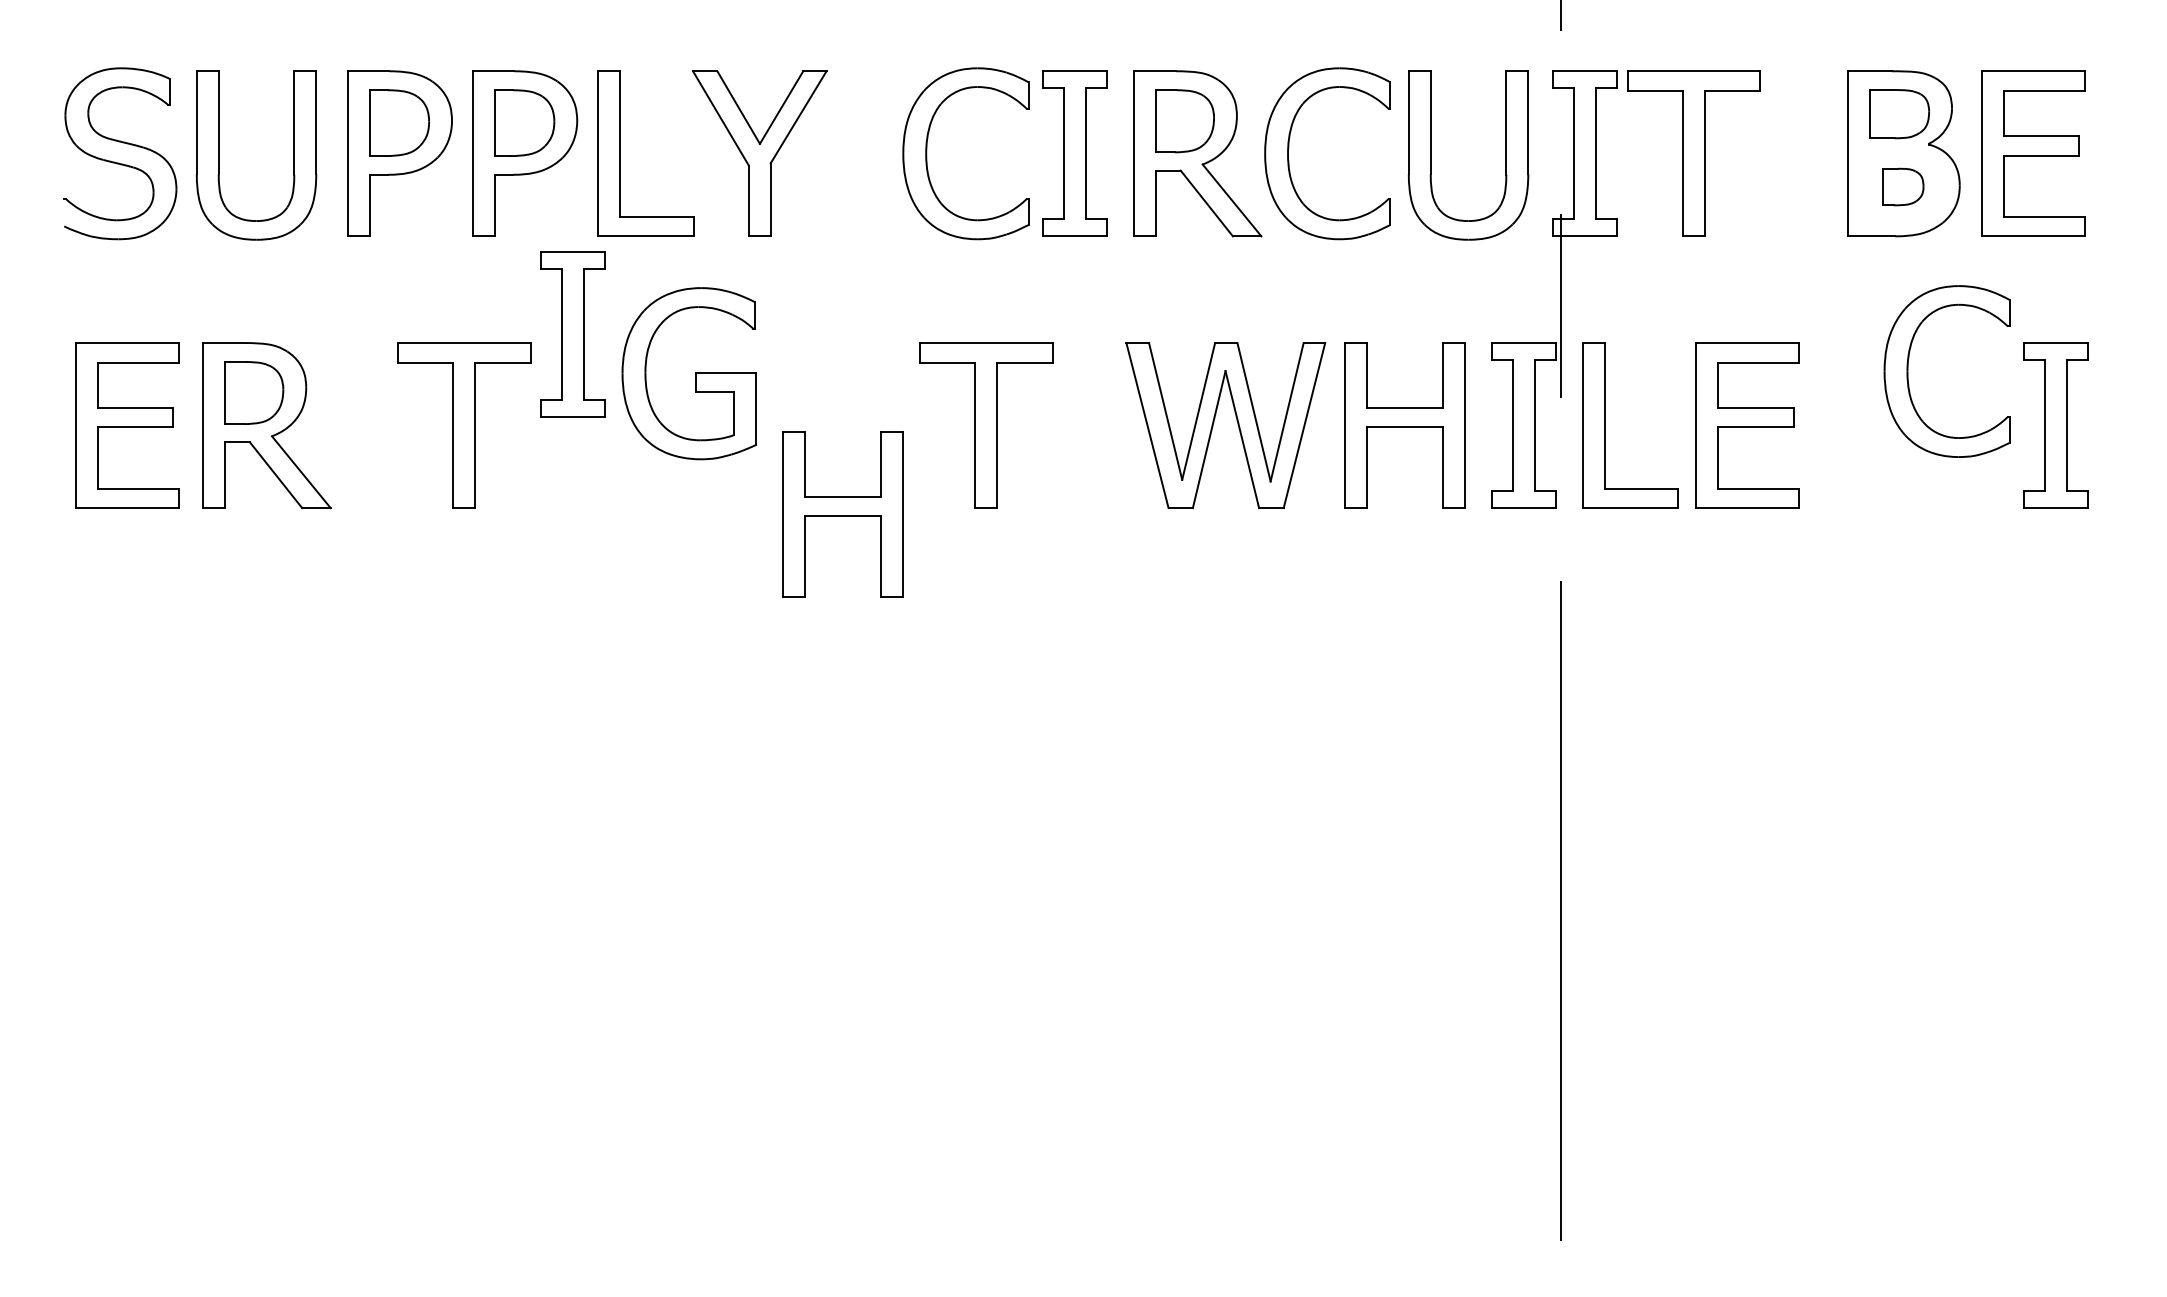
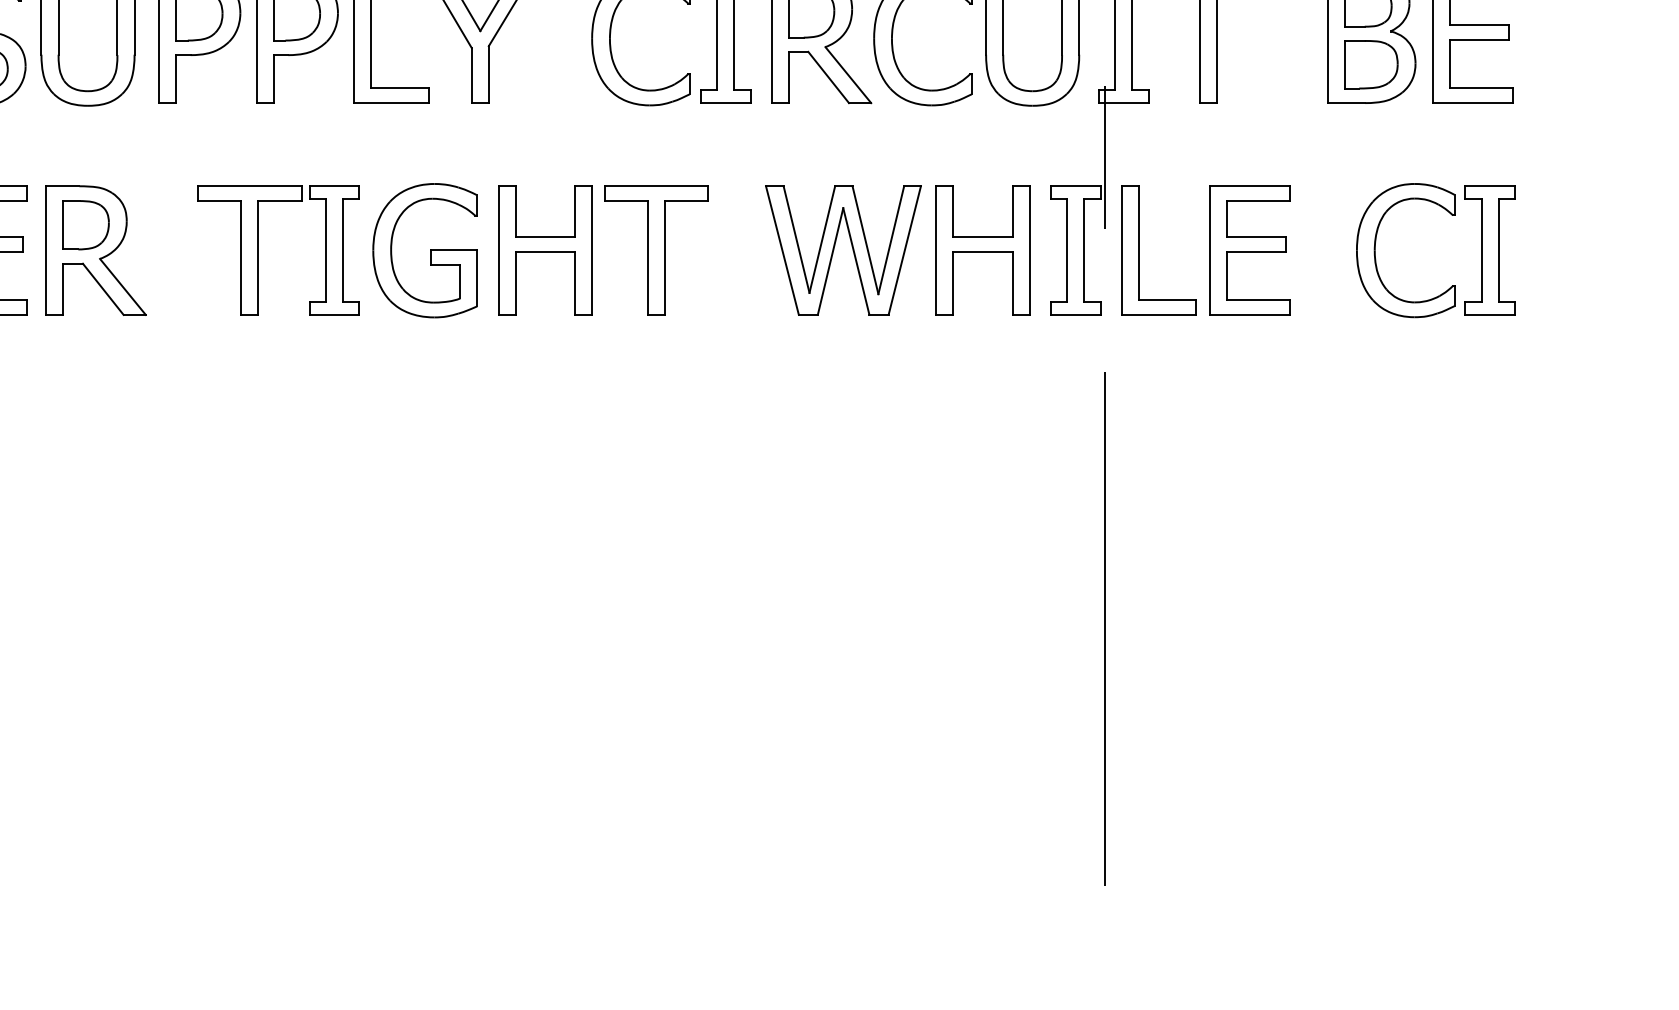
part: (1903, 186) -> (1371, 64), size x1.67
part: (572, 334) -> (334, 250), moved
part: (1908, 371) -> (1375, 250), moved
part: (695, 373) -> (430, 250), moved
part: (842, 514) -> (544, 250), moved

